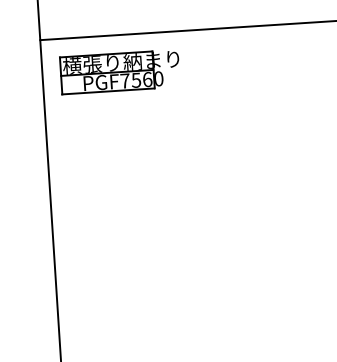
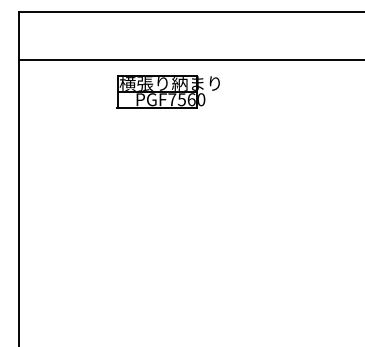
part: (118, 71) -> (167, 91), moved

